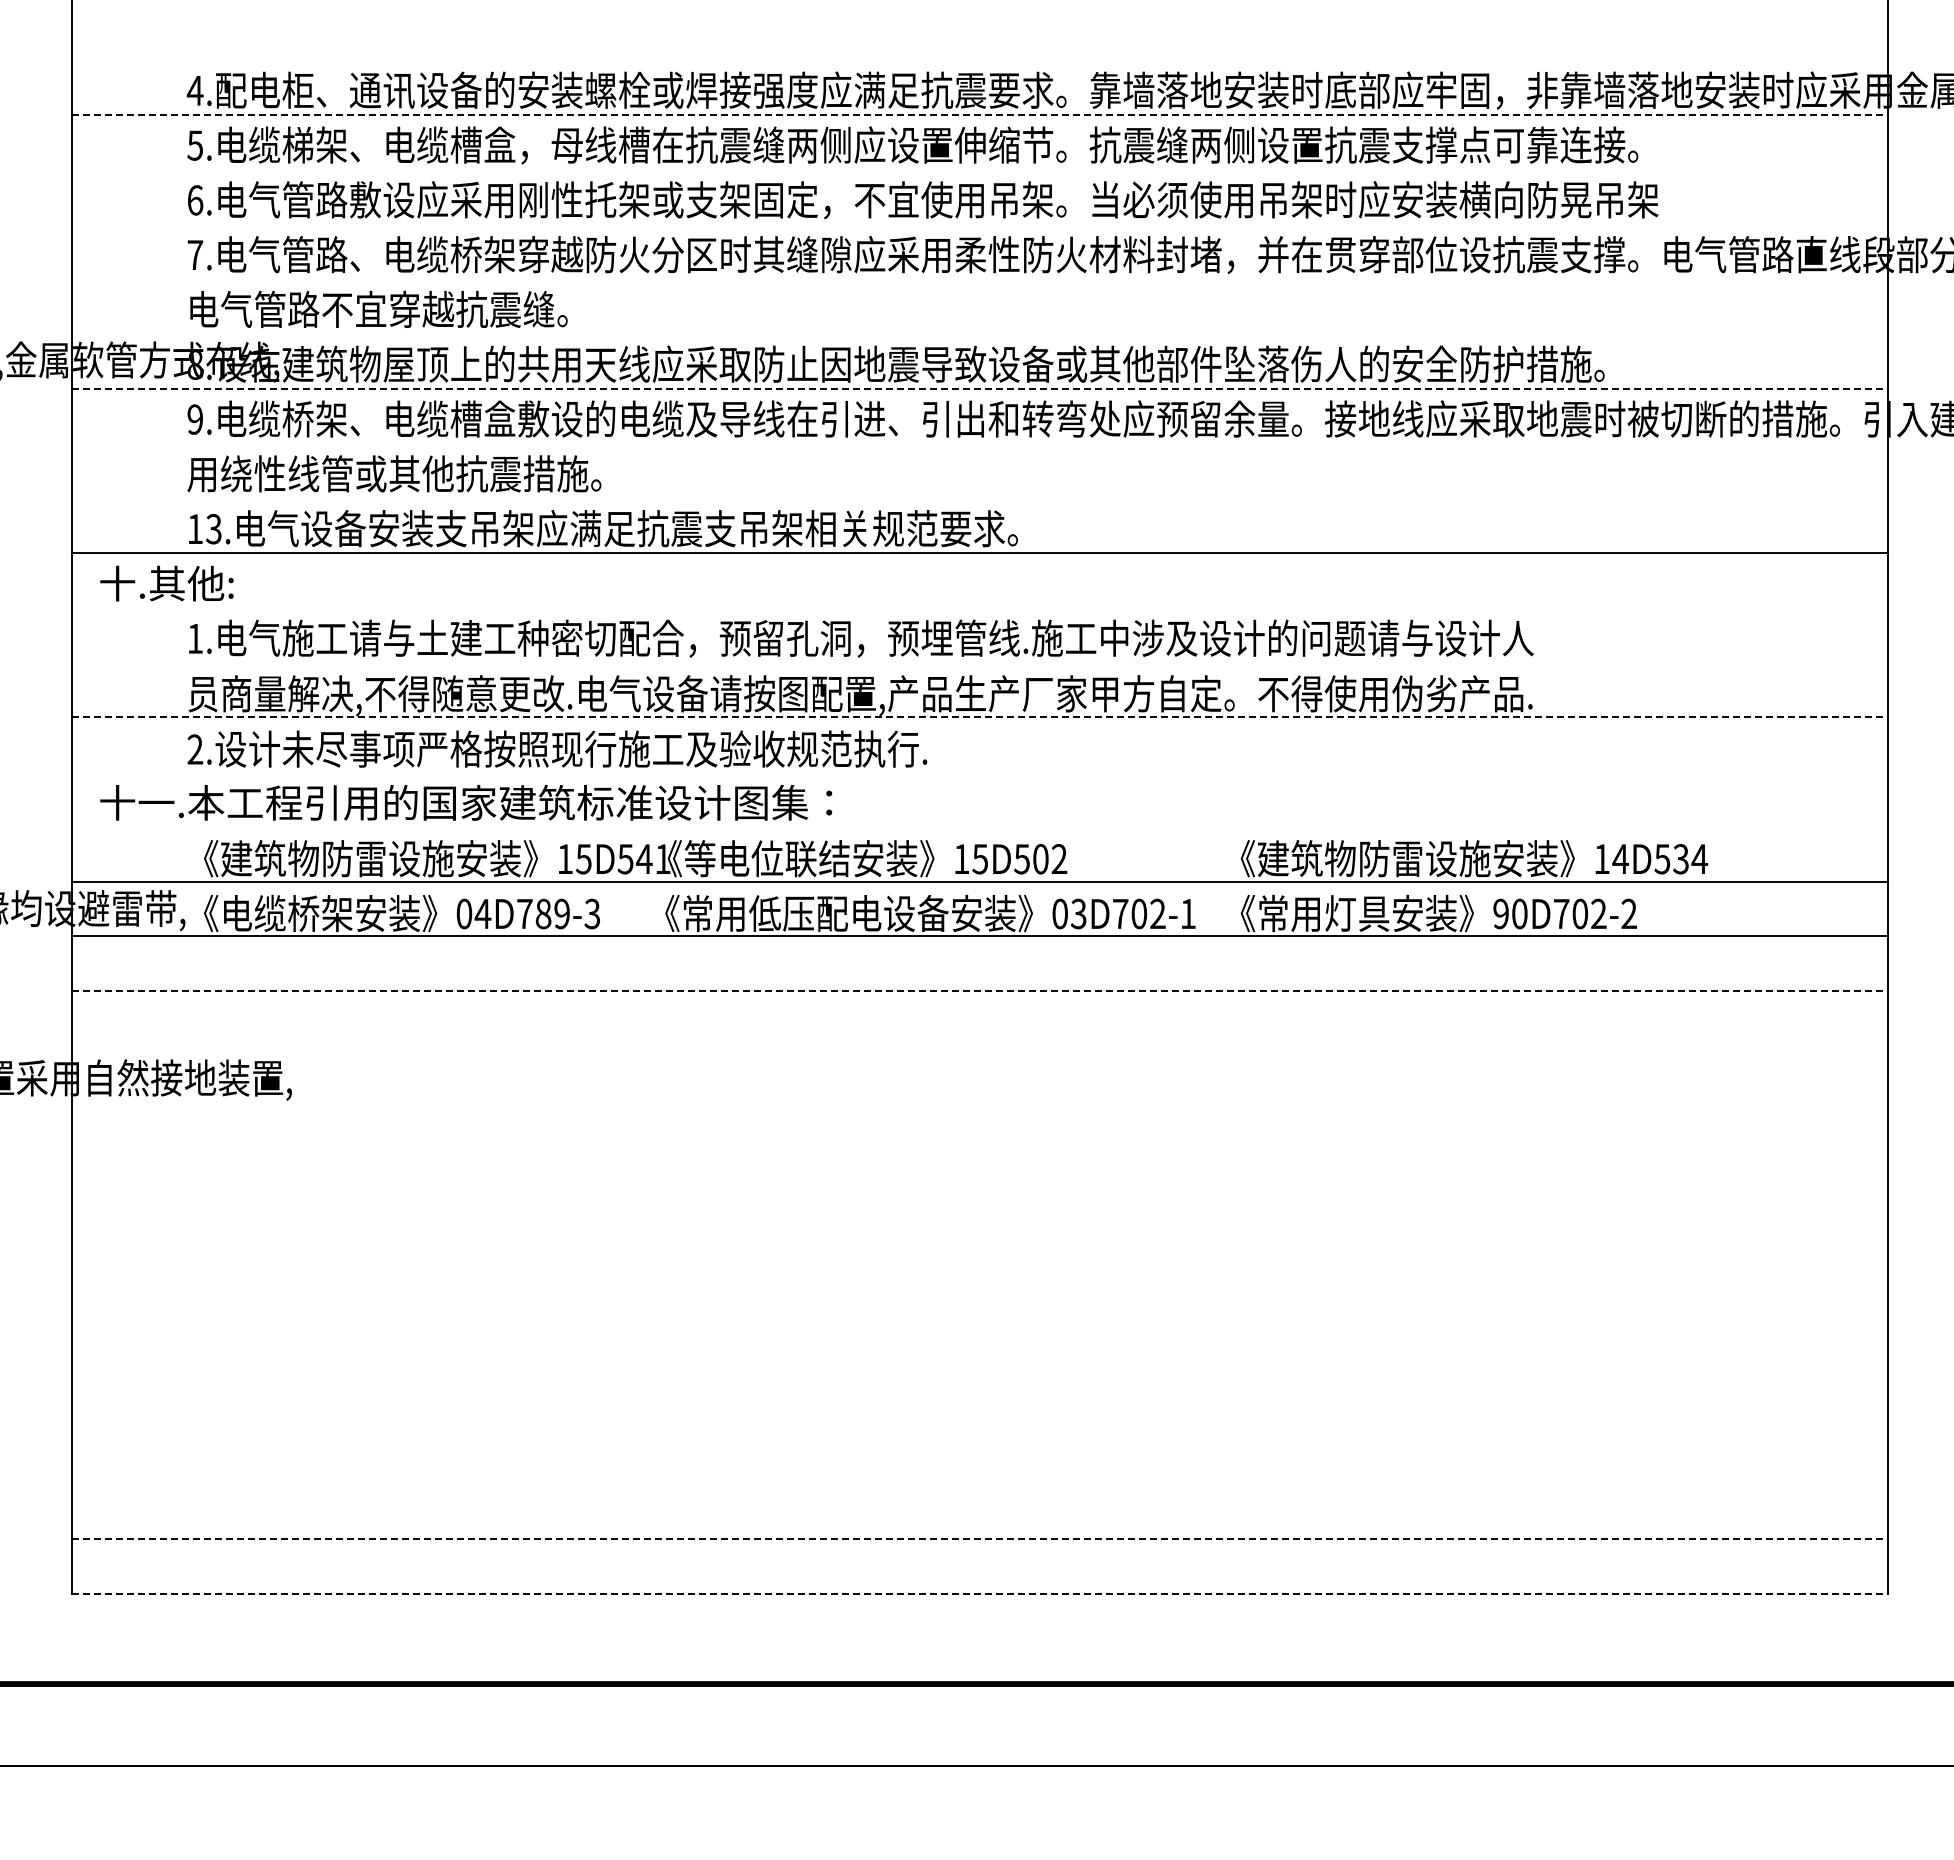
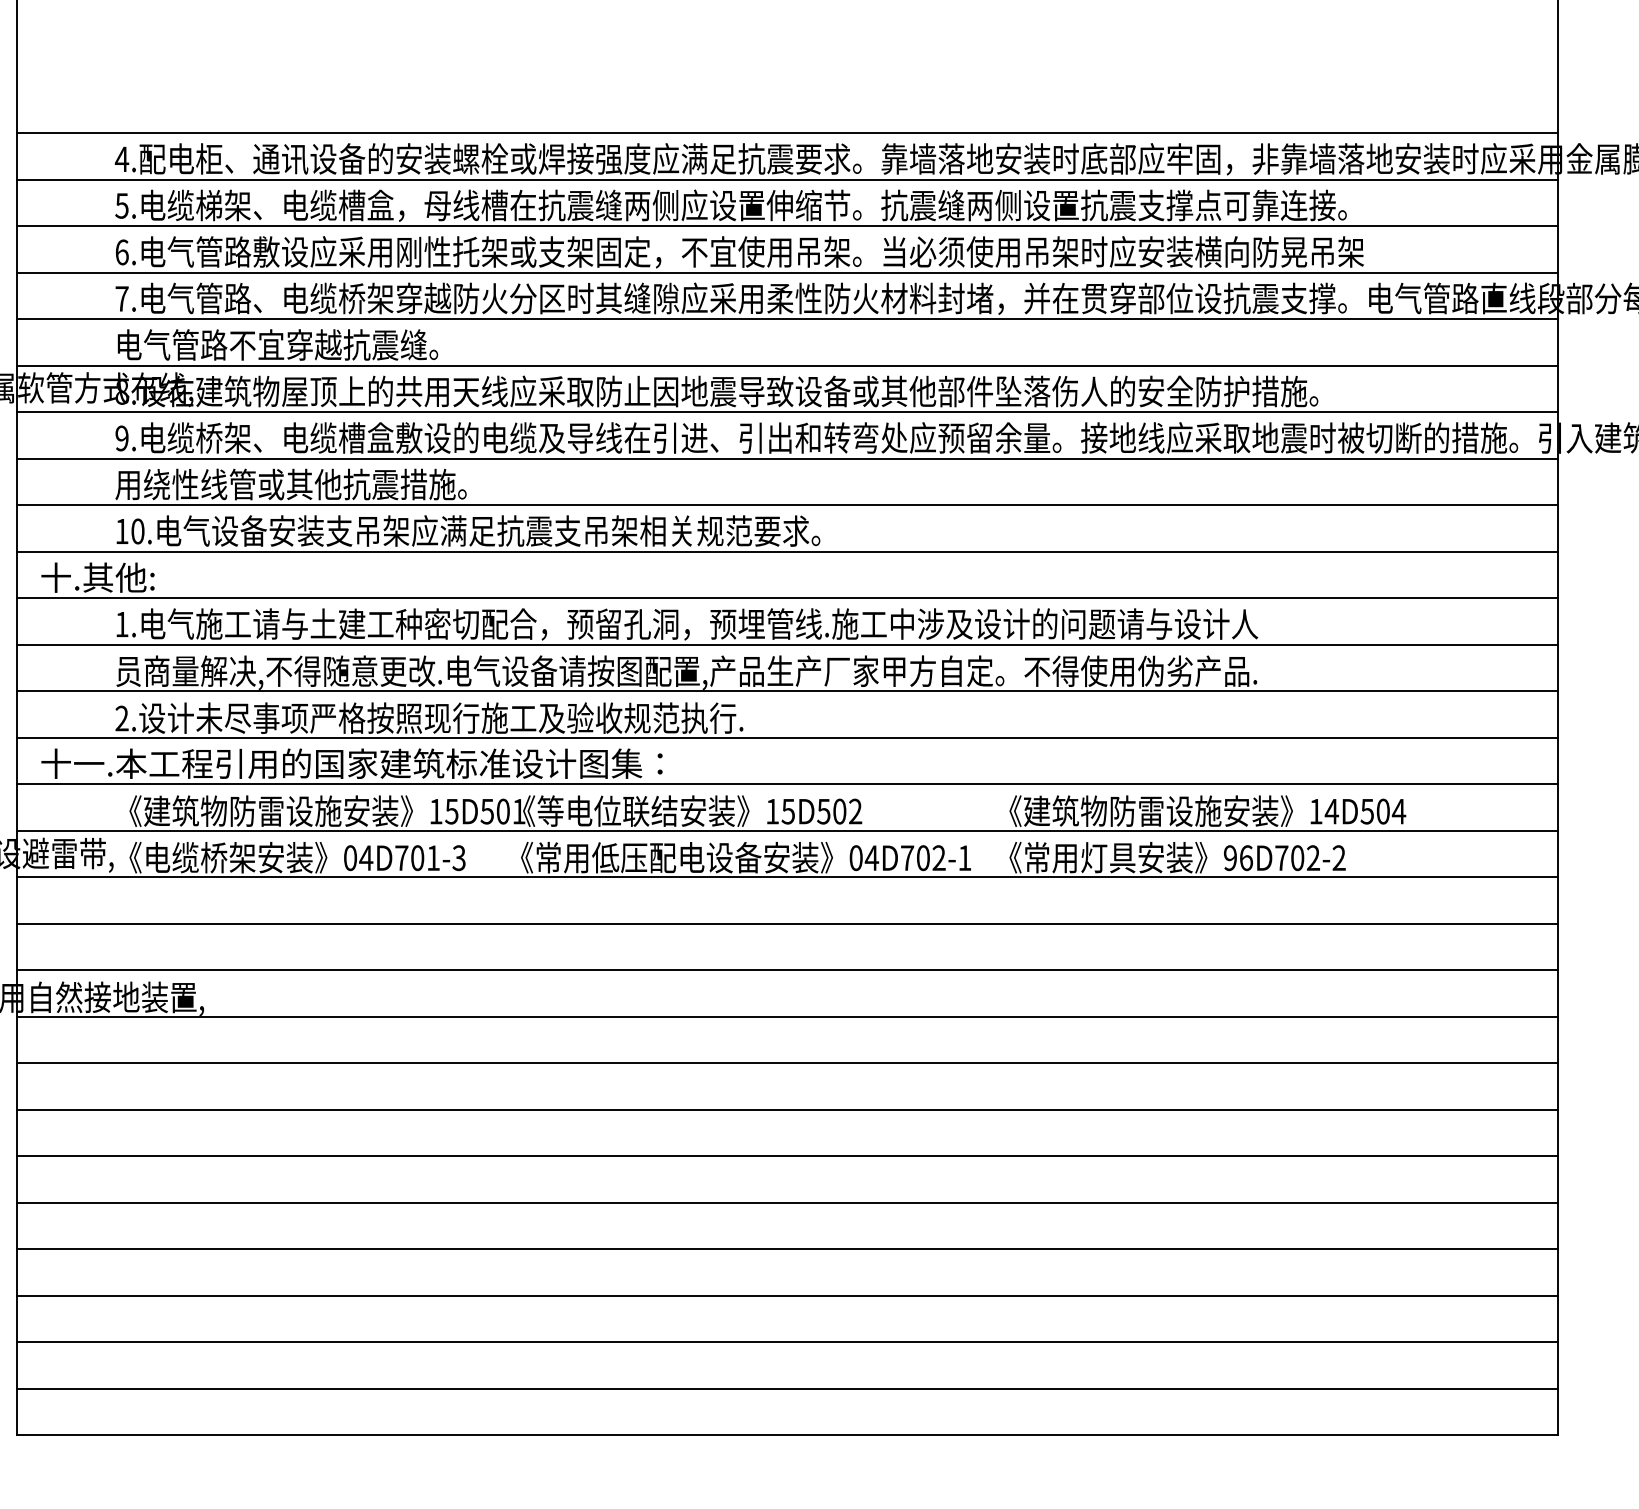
line: (979, 59) -> (787, 132), added
line: (979, 114) -> (787, 179), dashed -> solid
line: (979, 169) -> (787, 226), added
line: (979, 224) -> (787, 272), added
line: (979, 278) -> (787, 318), added
line: (979, 333) -> (787, 365), added
line: (979, 388) -> (787, 412), dashed -> solid
line: (979, 443) -> (787, 458), added
line: (979, 498) -> (787, 505), added
text: (213, 529) -> (137, 531), 13. -> 10.
line: (979, 607) -> (787, 597), added
line: (979, 662) -> (787, 644), added
line: (979, 717) -> (787, 691), dashed -> solid
line: (979, 772) -> (787, 738), added
line: (979, 826) -> (787, 783), added
text: (643, 859) -> (502, 811), 15D541 -> 15D501
text: (1680, 859) -> (1382, 811), 14D534 -> 14D504
text: (552, 913) -> (425, 857), 04D789-3 -> 04D701-3
text: (1078, 913) -> (871, 857), 03D702-1 -> 04D702-1
text: (1519, 913) -> (1246, 857), 90D702-2 -> 96D702-2
line: (979, 991) -> (787, 923), dashed -> solid
line: (979, 1046) -> (787, 970), added
line: (979, 1100) -> (787, 1016), added
line: (979, 1155) -> (787, 1063), added
line: (979, 1210) -> (787, 1109), added
line: (979, 1265) -> (787, 1156), added
line: (979, 1320) -> (787, 1203), added
line: (979, 1374) -> (787, 1249), added
line: (979, 1429) -> (787, 1295), added
line: (979, 1484) -> (787, 1342), added
line: (979, 1539) -> (787, 1389), dashed -> solid
line: (979, 1594) -> (787, 1435), dashed -> solid

